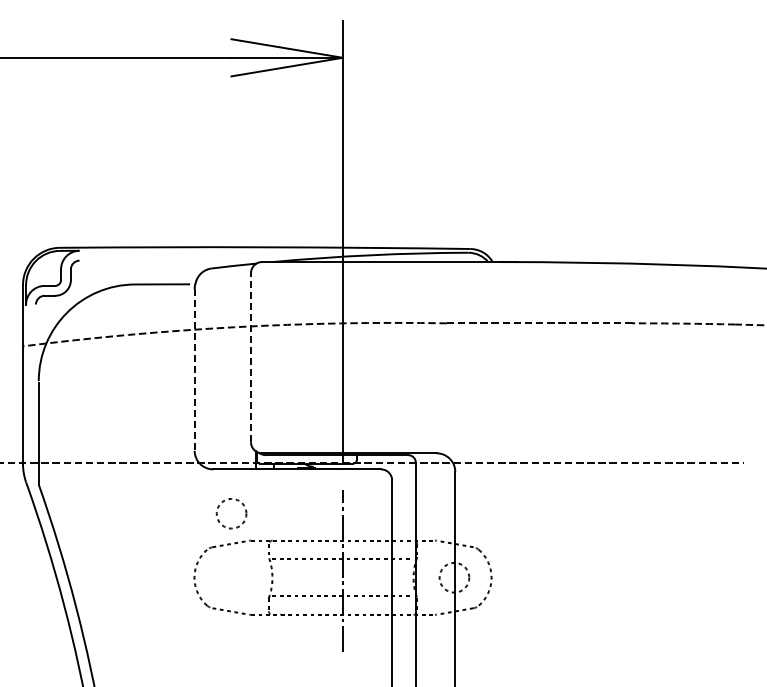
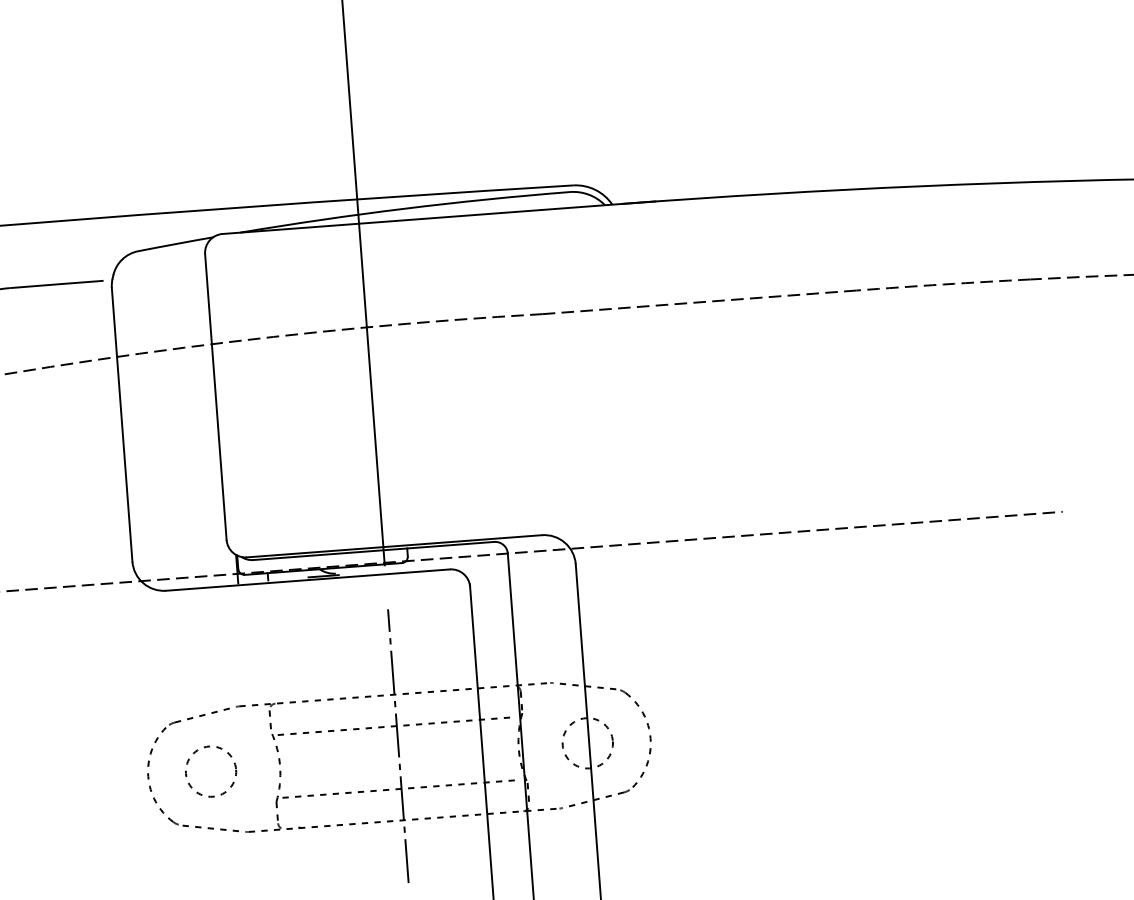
line: (251, 357) -> (216, 396), dashed -> solid
line: (194, 369) -> (121, 424), dashed -> solid
circle: (231, 513) -> (210, 771), moved

